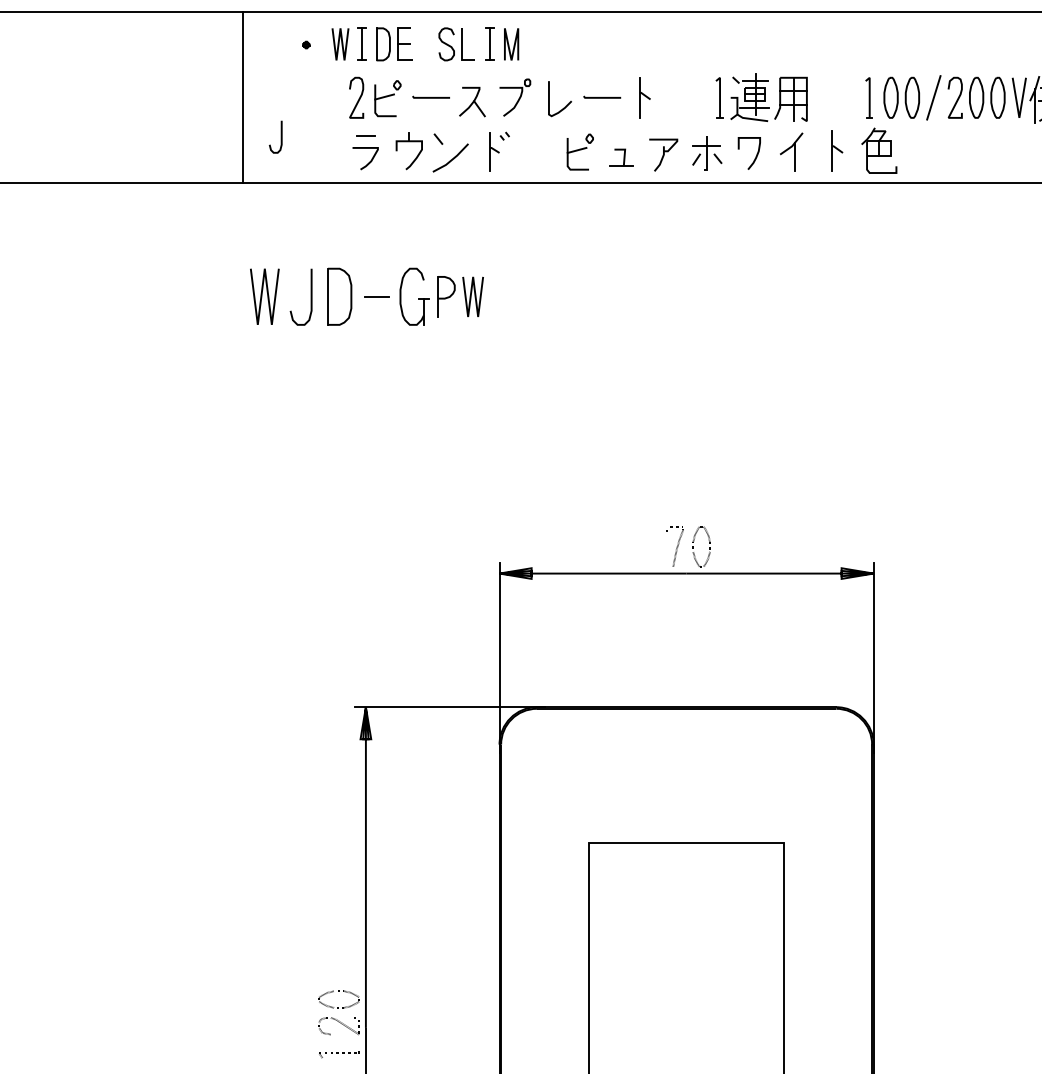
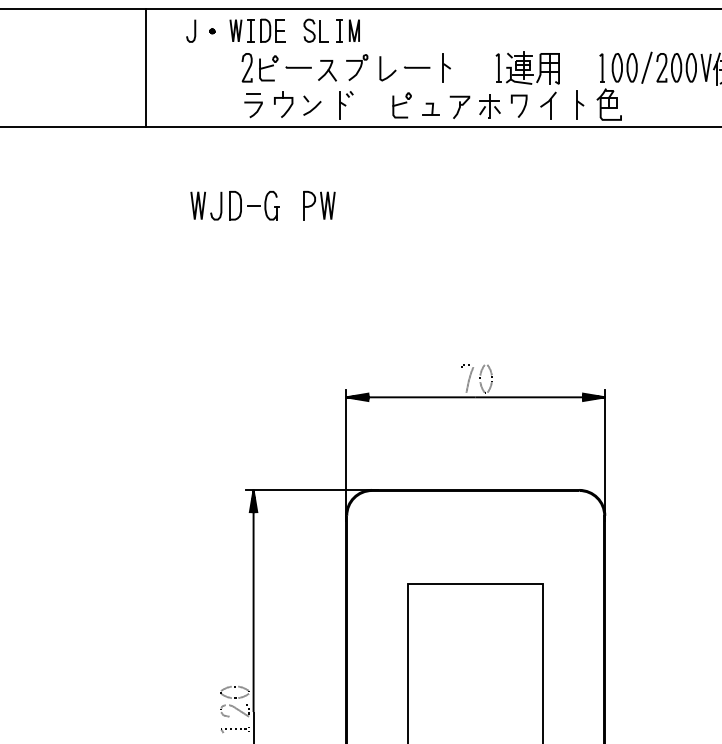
line: (243, 97) -> (146, 67), moved
curve: (280, 136) -> (194, 30), moved
part: (450, 152) -> (312, 105), size x0.71
part: (338, 296) -> (234, 205), size x0.71

